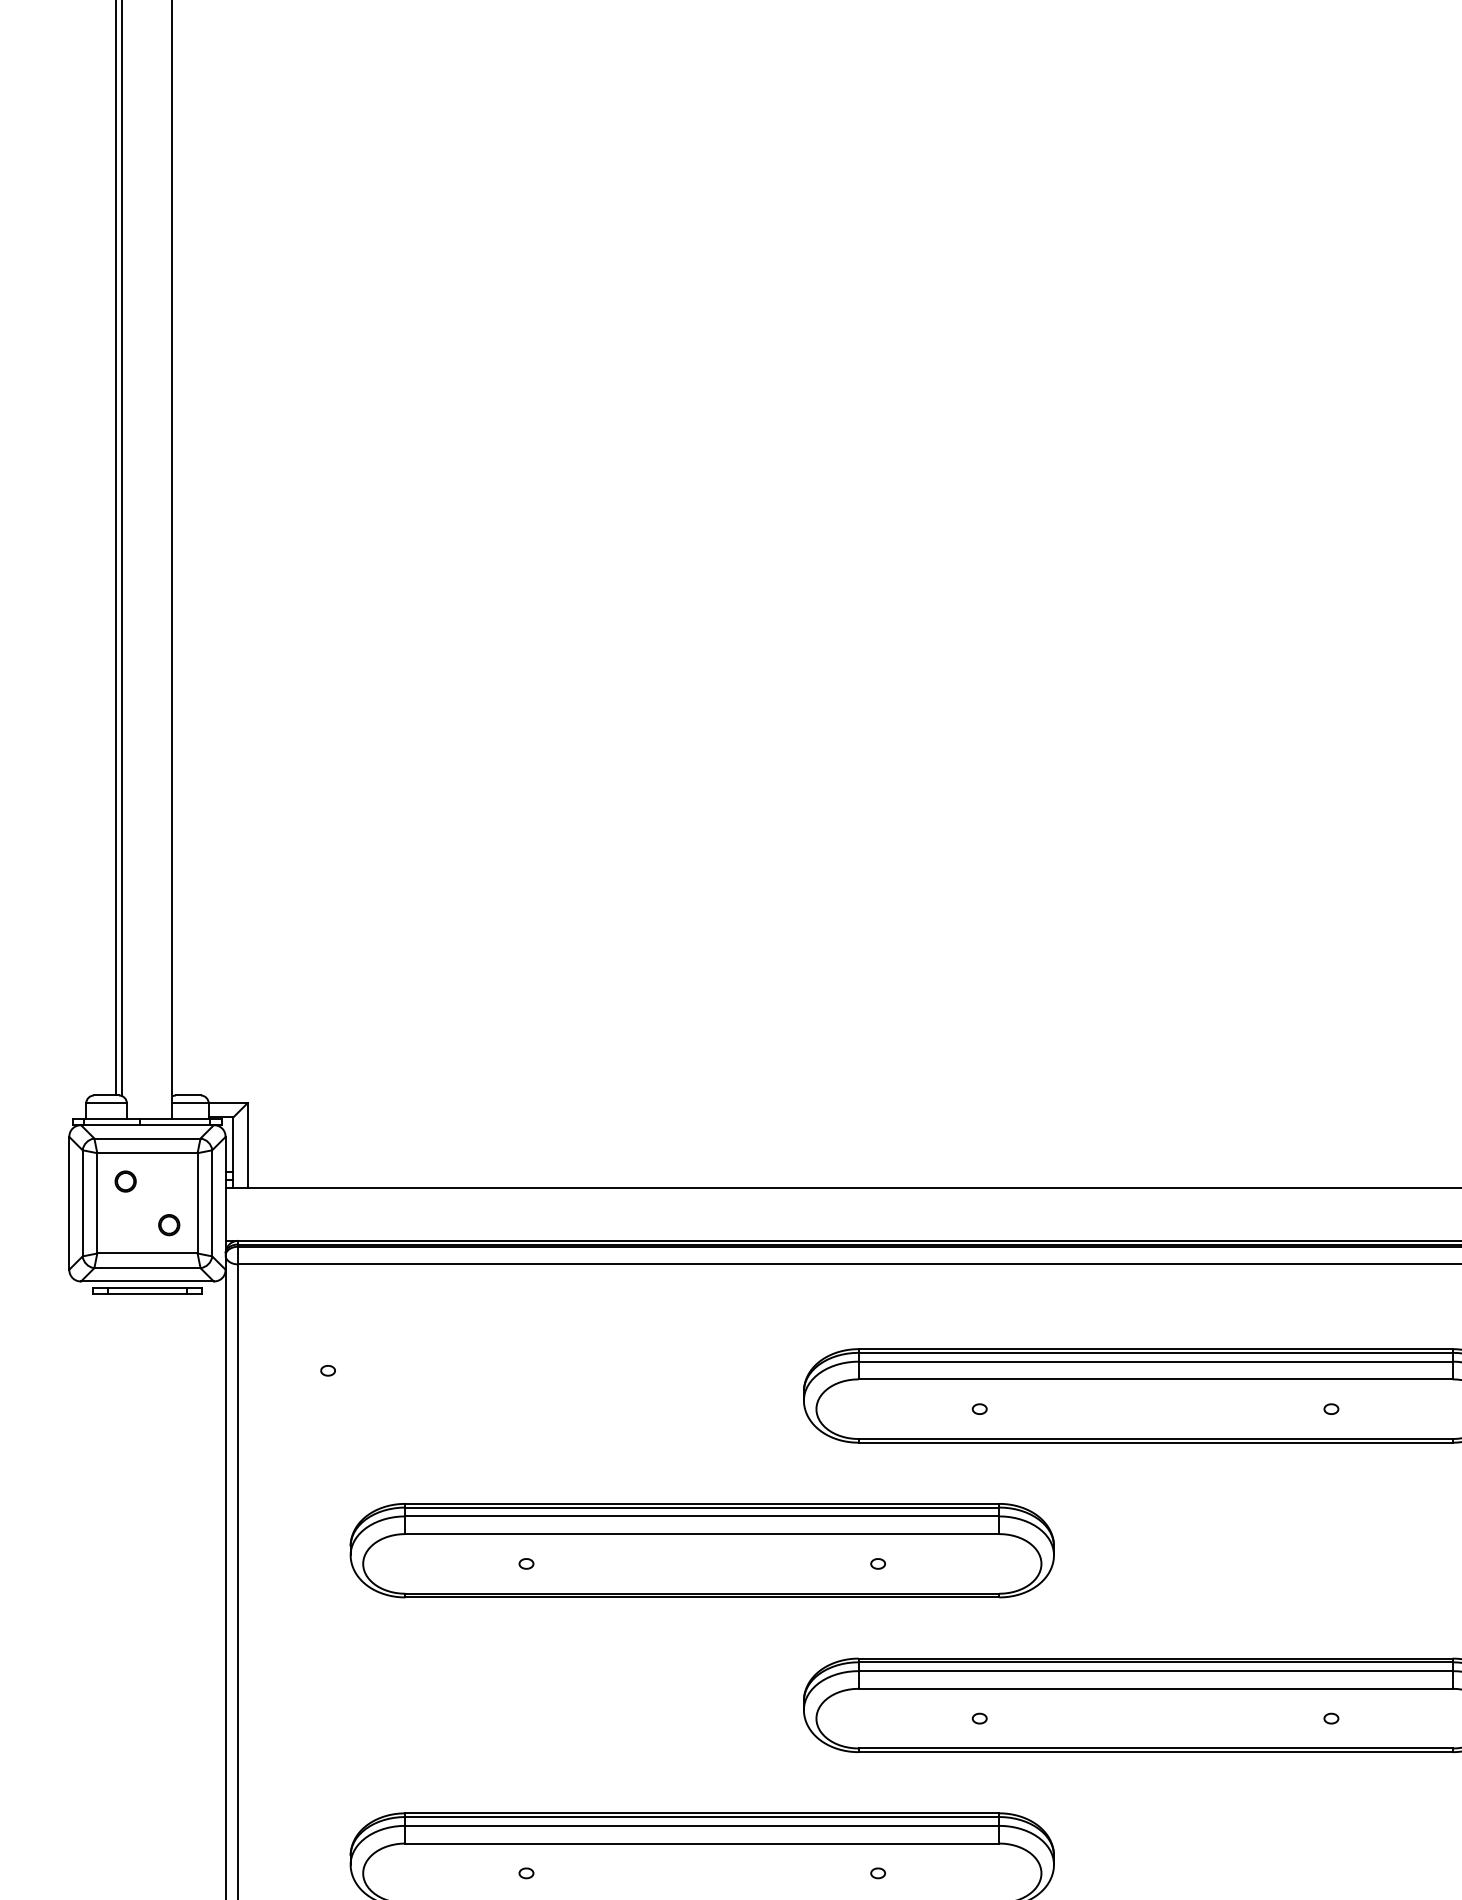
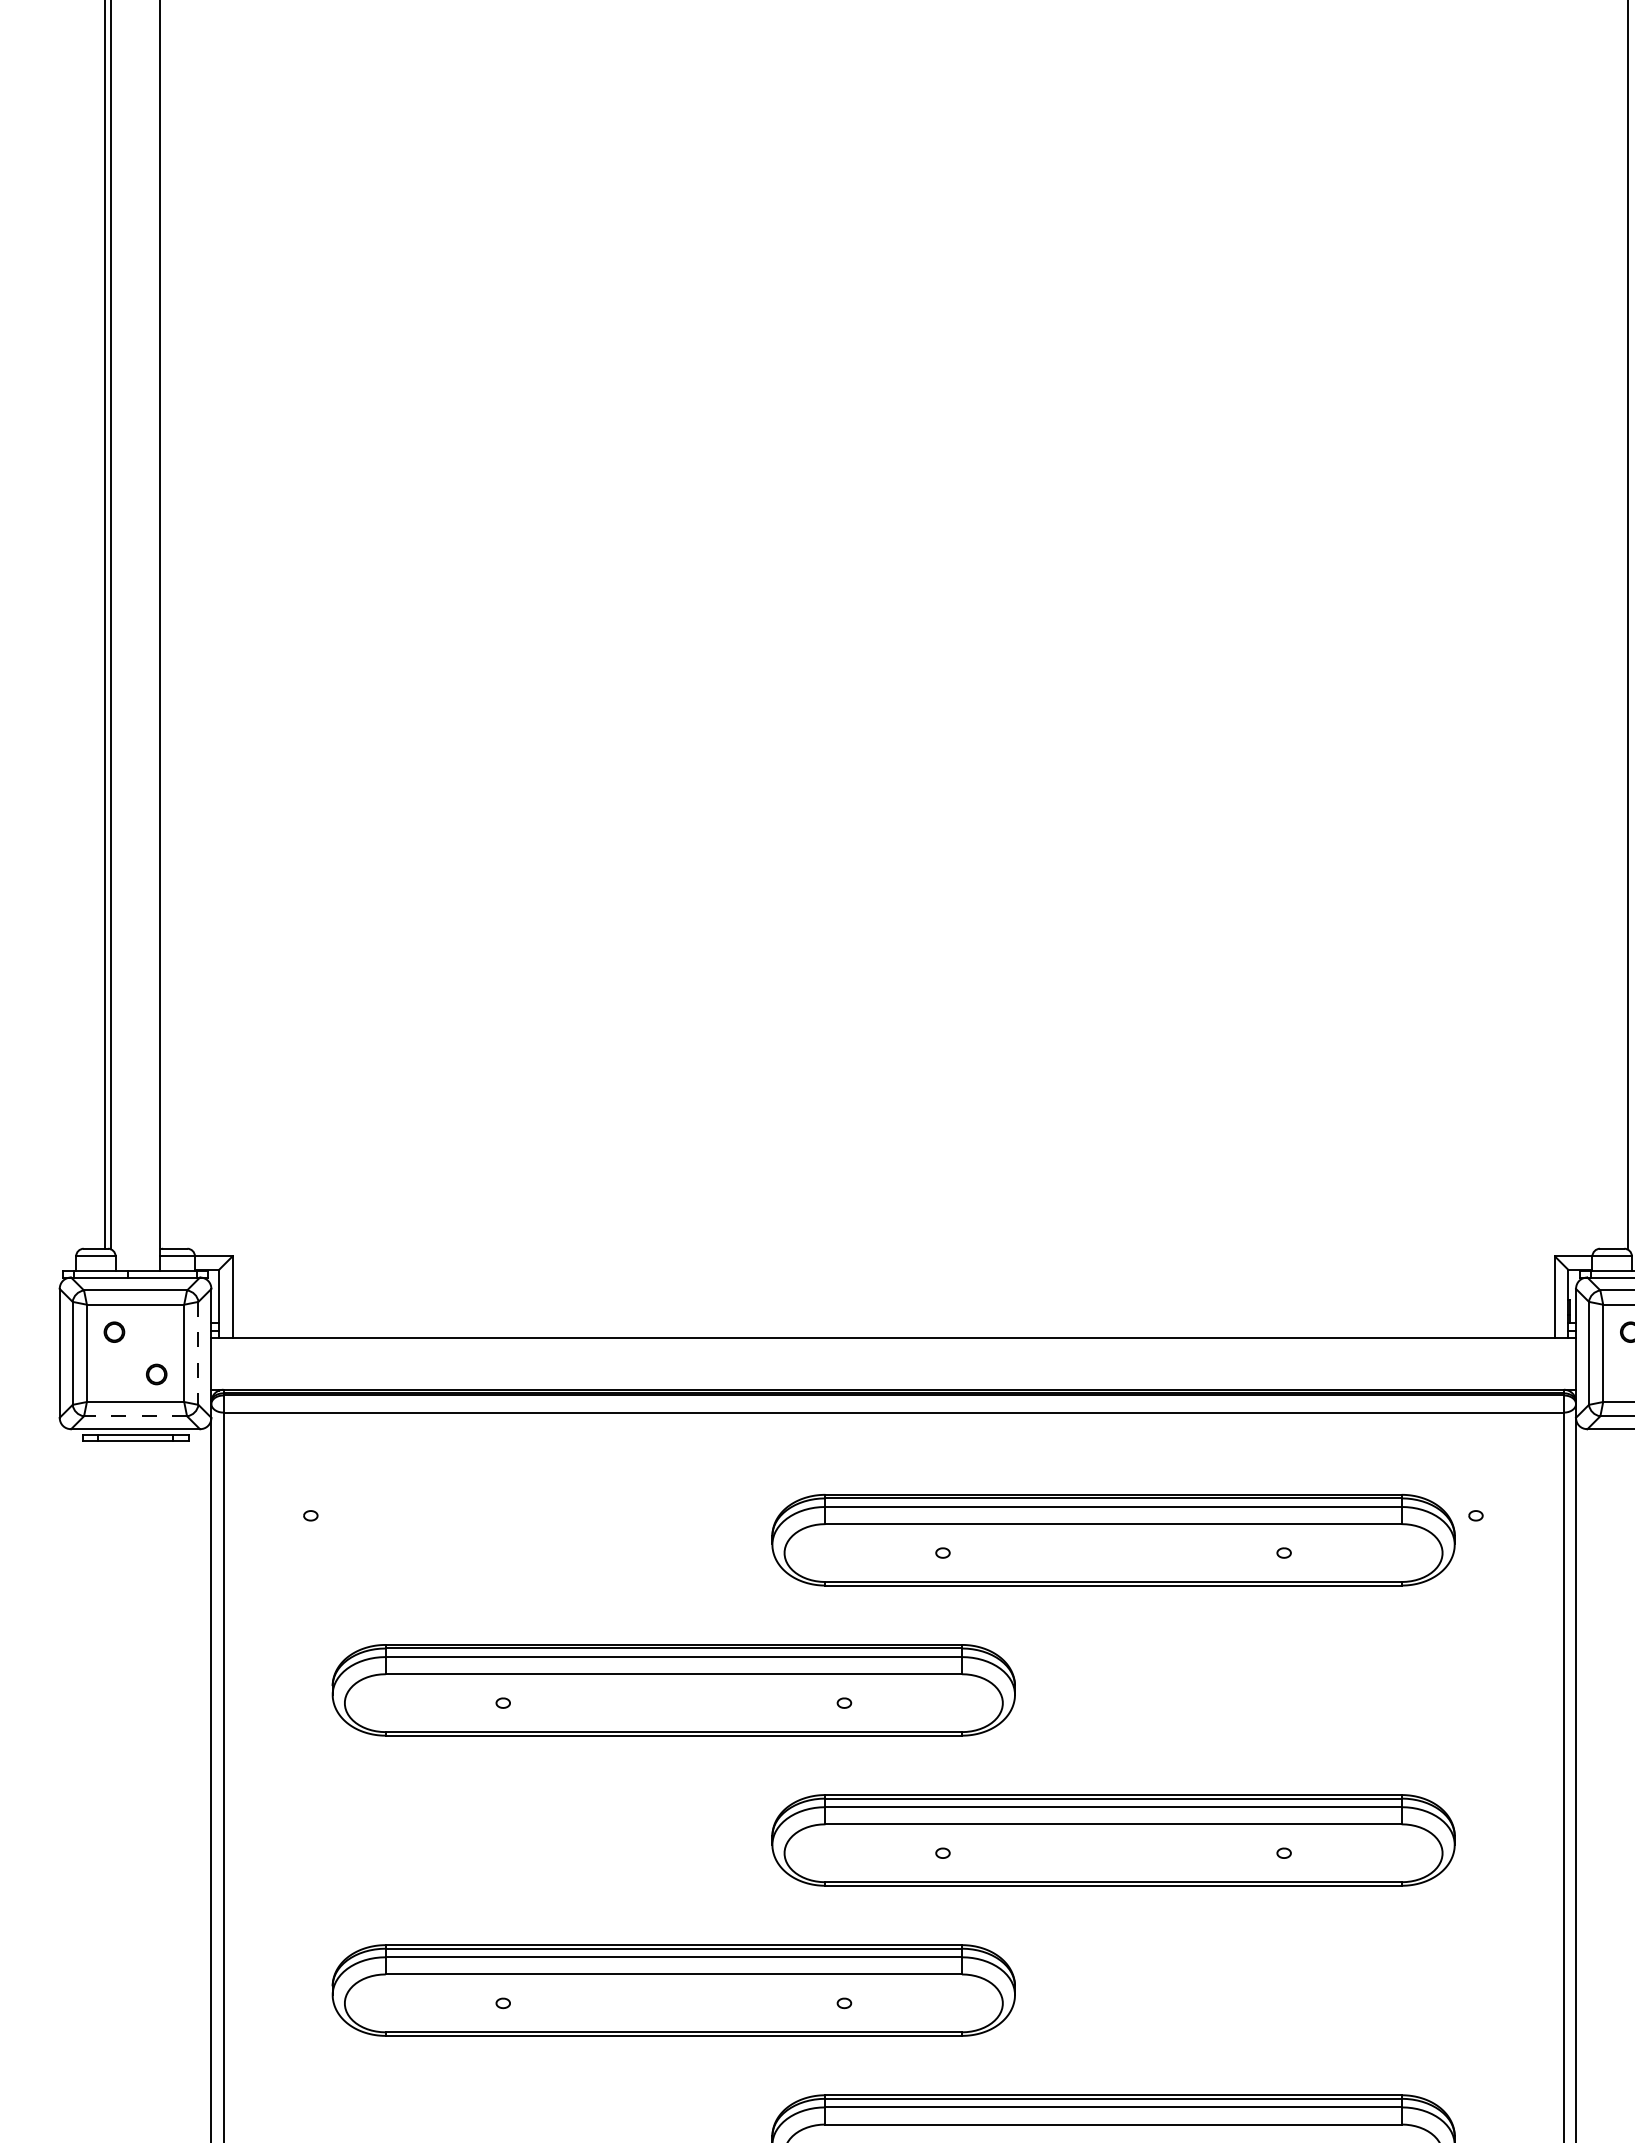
line: (212, 1203) -> (198, 1353), solid -> dashed
line: (147, 1268) -> (135, 1416), solid -> dashed

